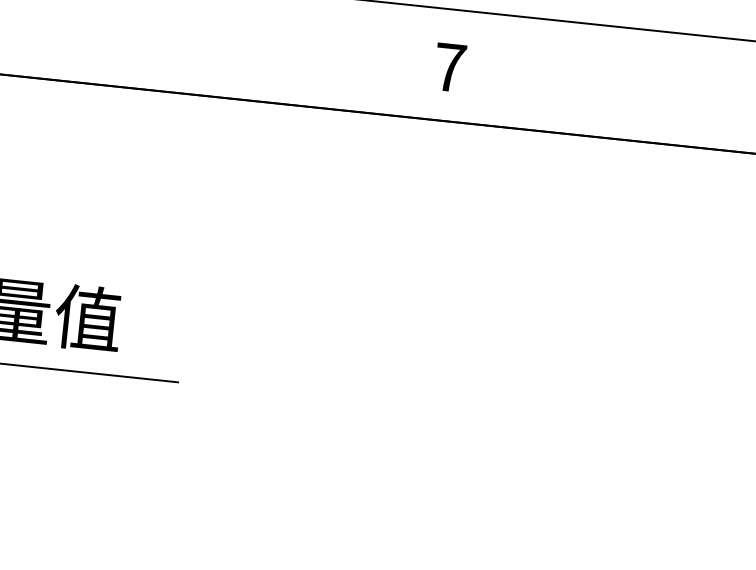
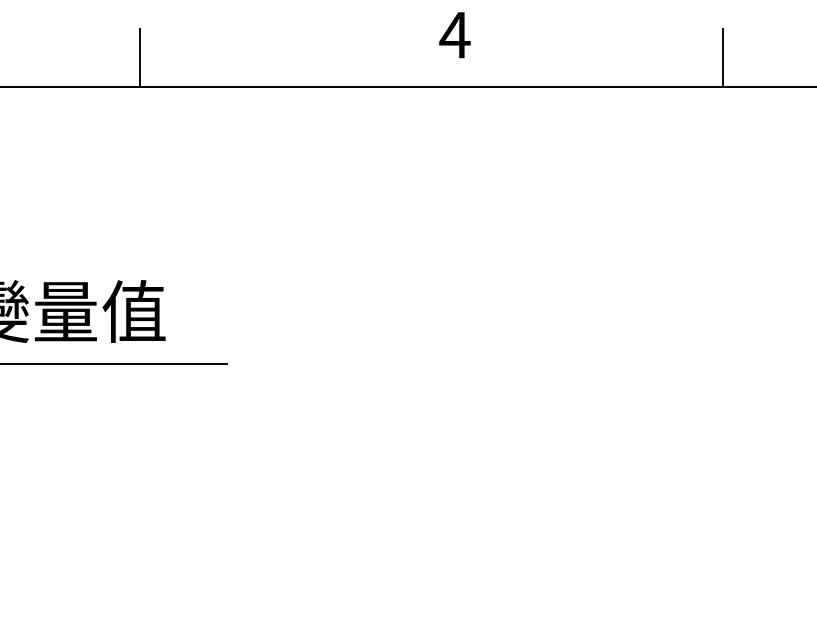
line: (121, 56) -> (139, 57), added
text: (449, 67) -> (454, 35), 7 -> 4
line: (724, 119) -> (723, 57), added

